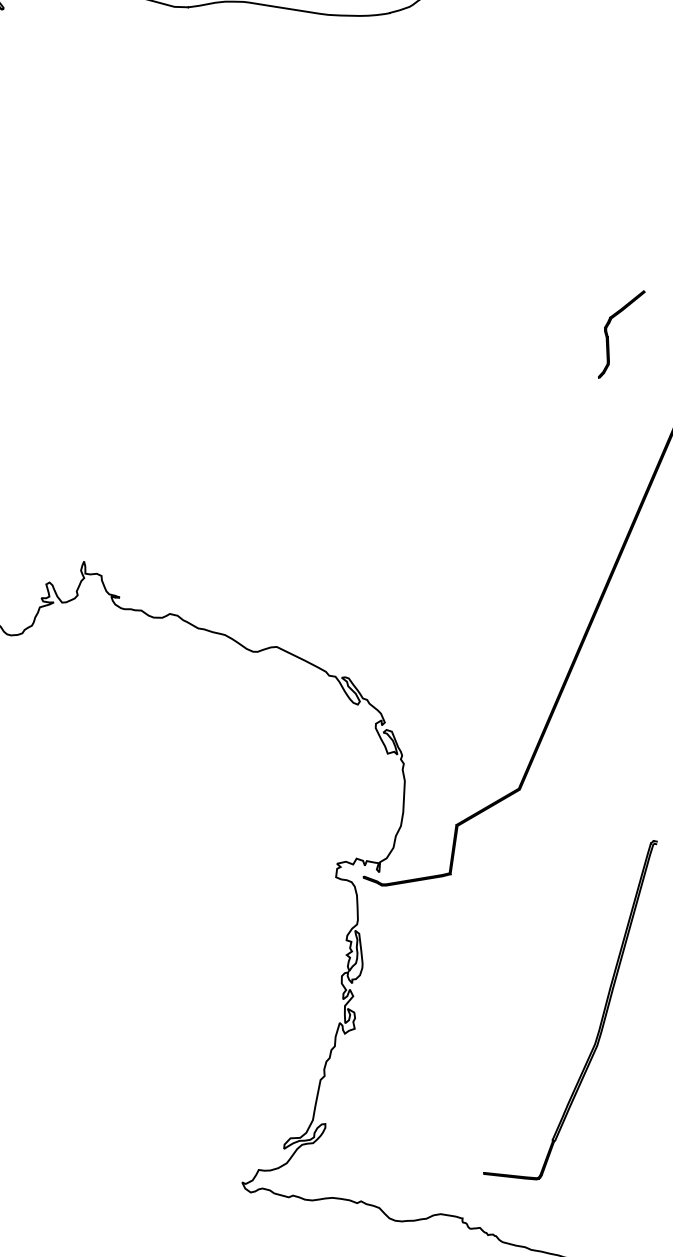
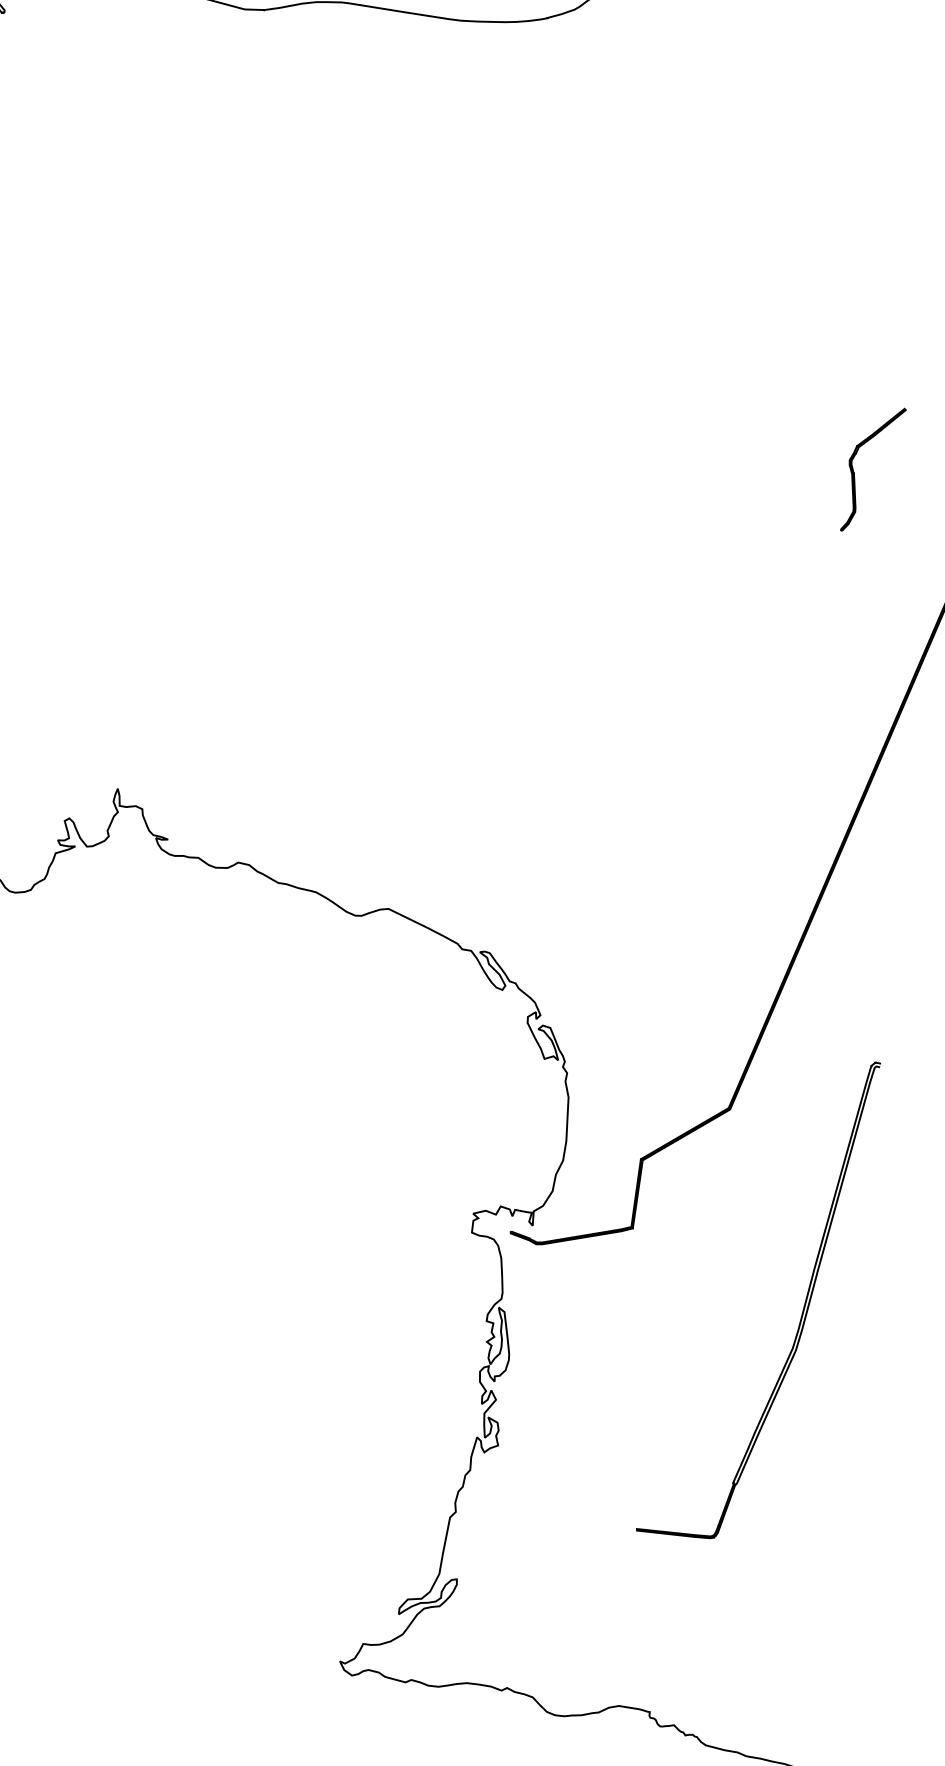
curve: (601, 1019) -> (801, 1313), moved

